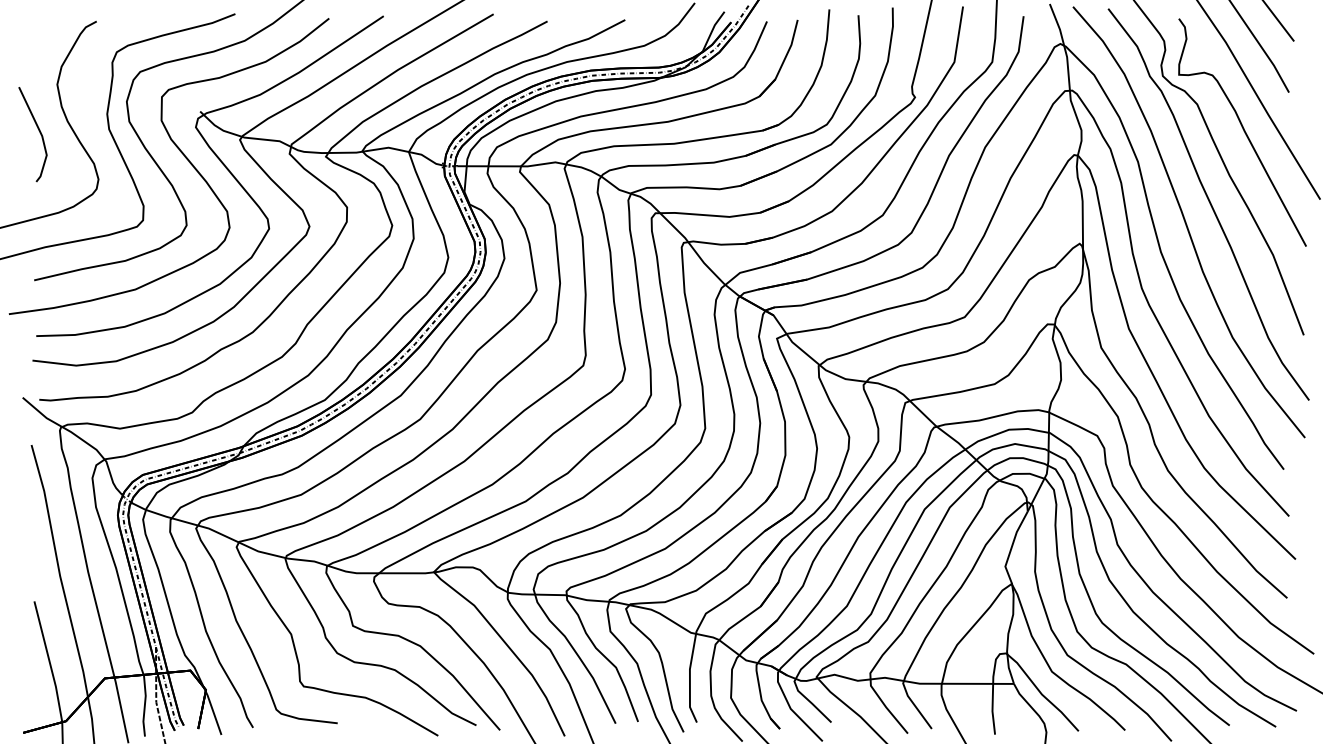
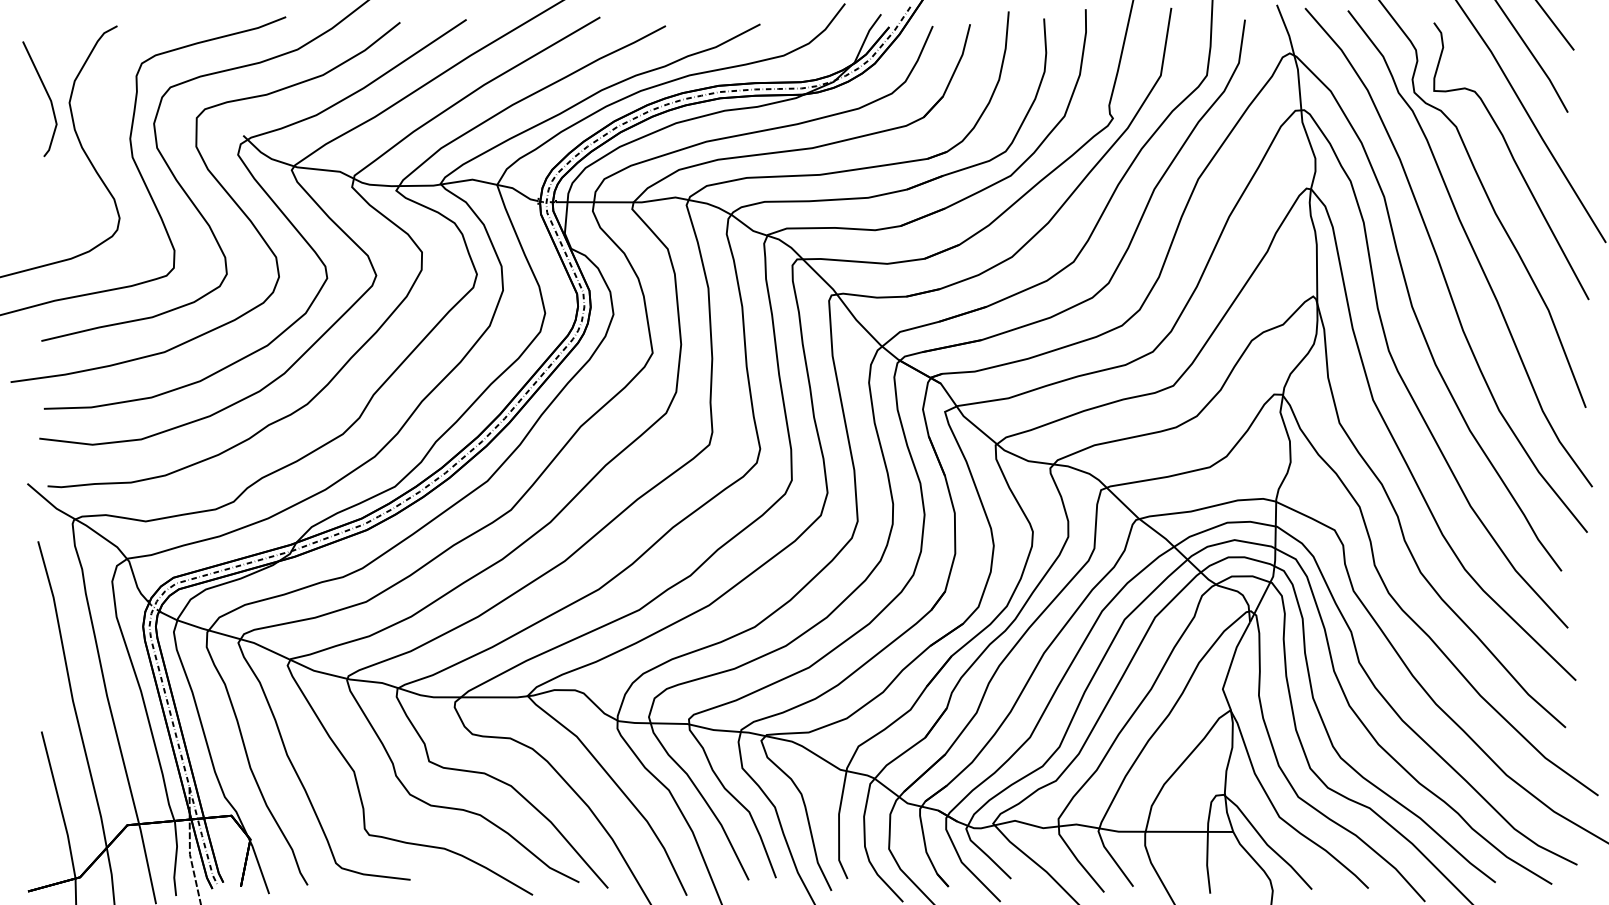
line: (38, 130) -> (46, 94), moved

